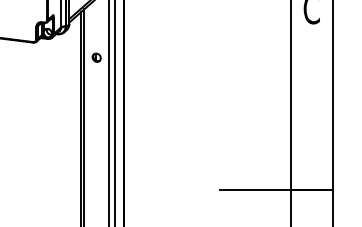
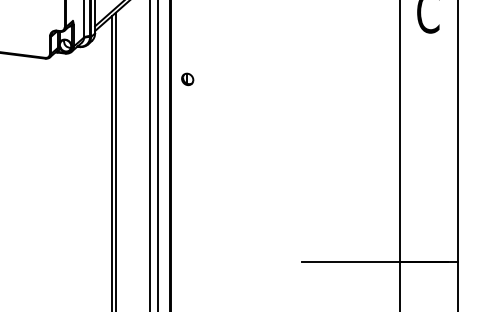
part: (96, 57) -> (187, 79), moved

